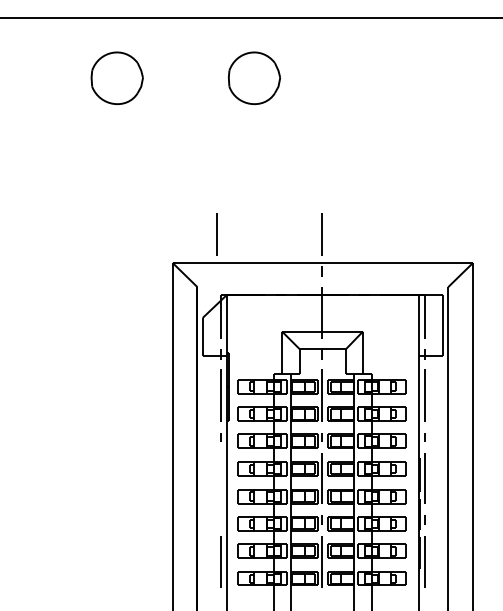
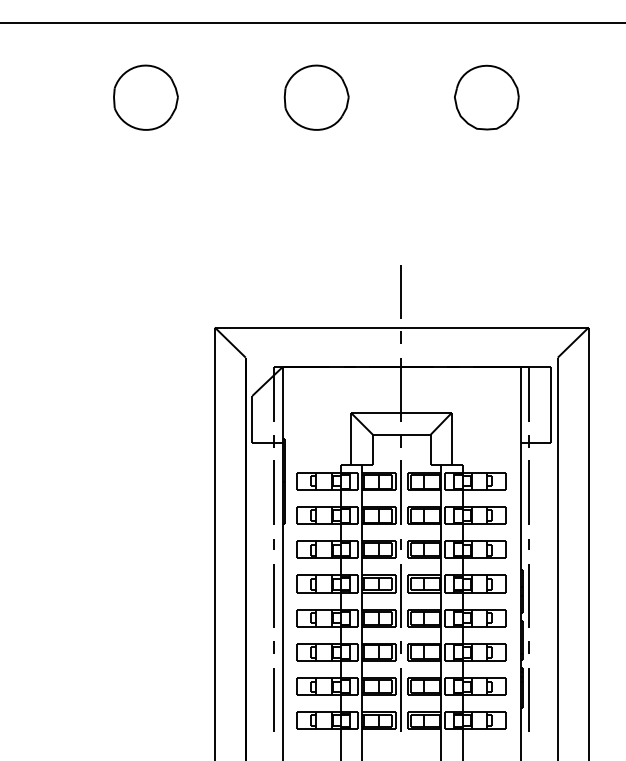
part: (390, 78) -> (486, 97), added
line: (216, 233) -> (269, 291), removed
line: (219, 478) -> (273, 595), added
line: (219, 520) -> (273, 647), added

